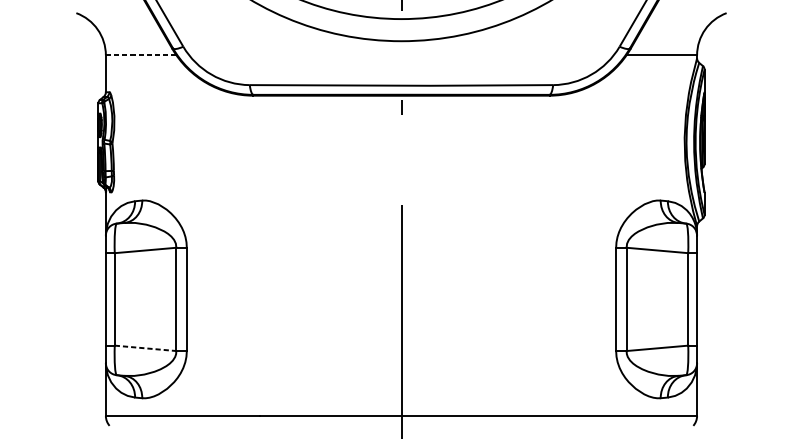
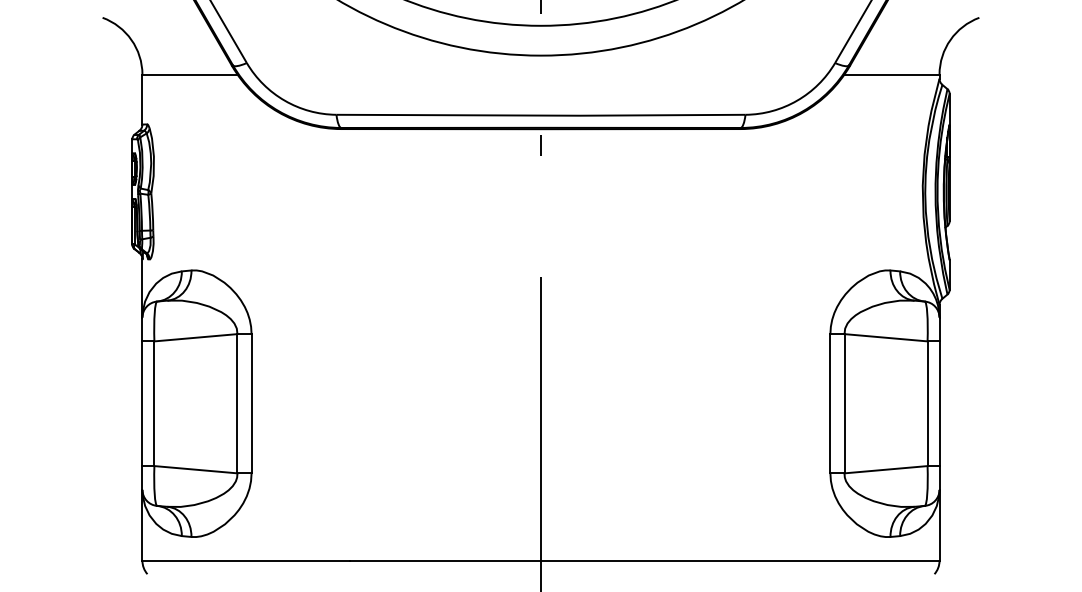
line: (141, 55) -> (190, 74), dashed -> solid
line: (145, 348) -> (195, 469), dashed -> solid

